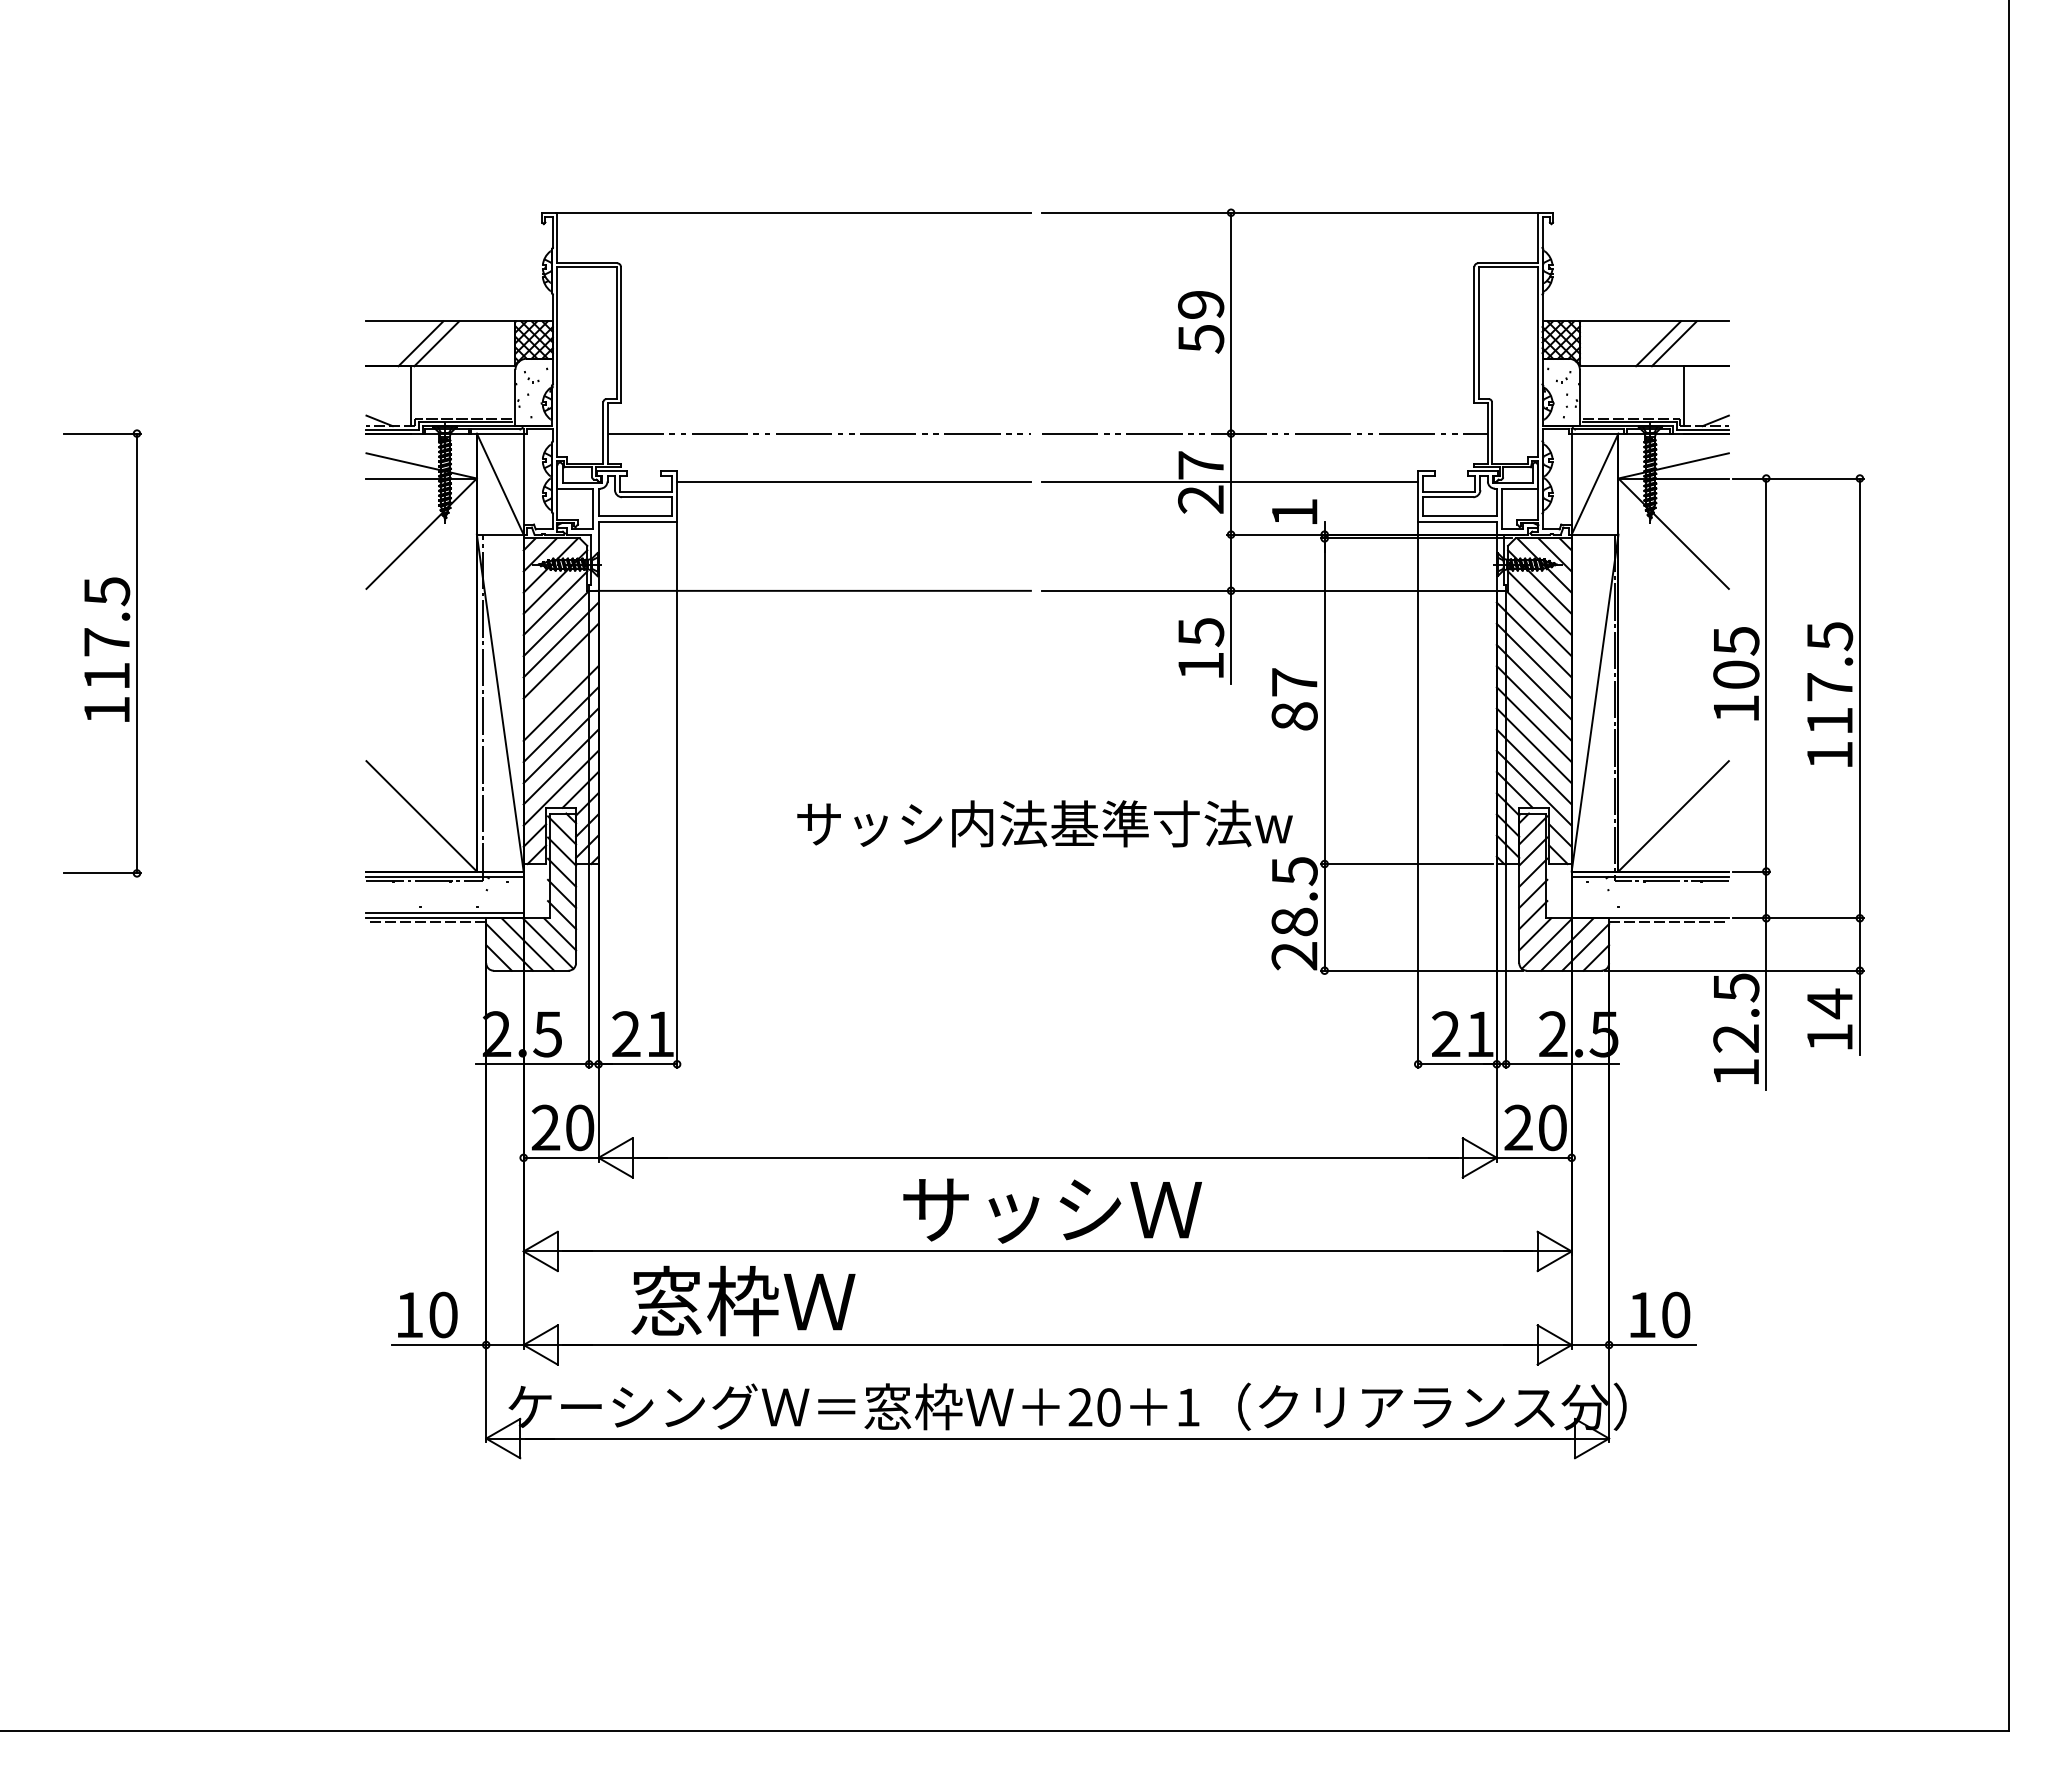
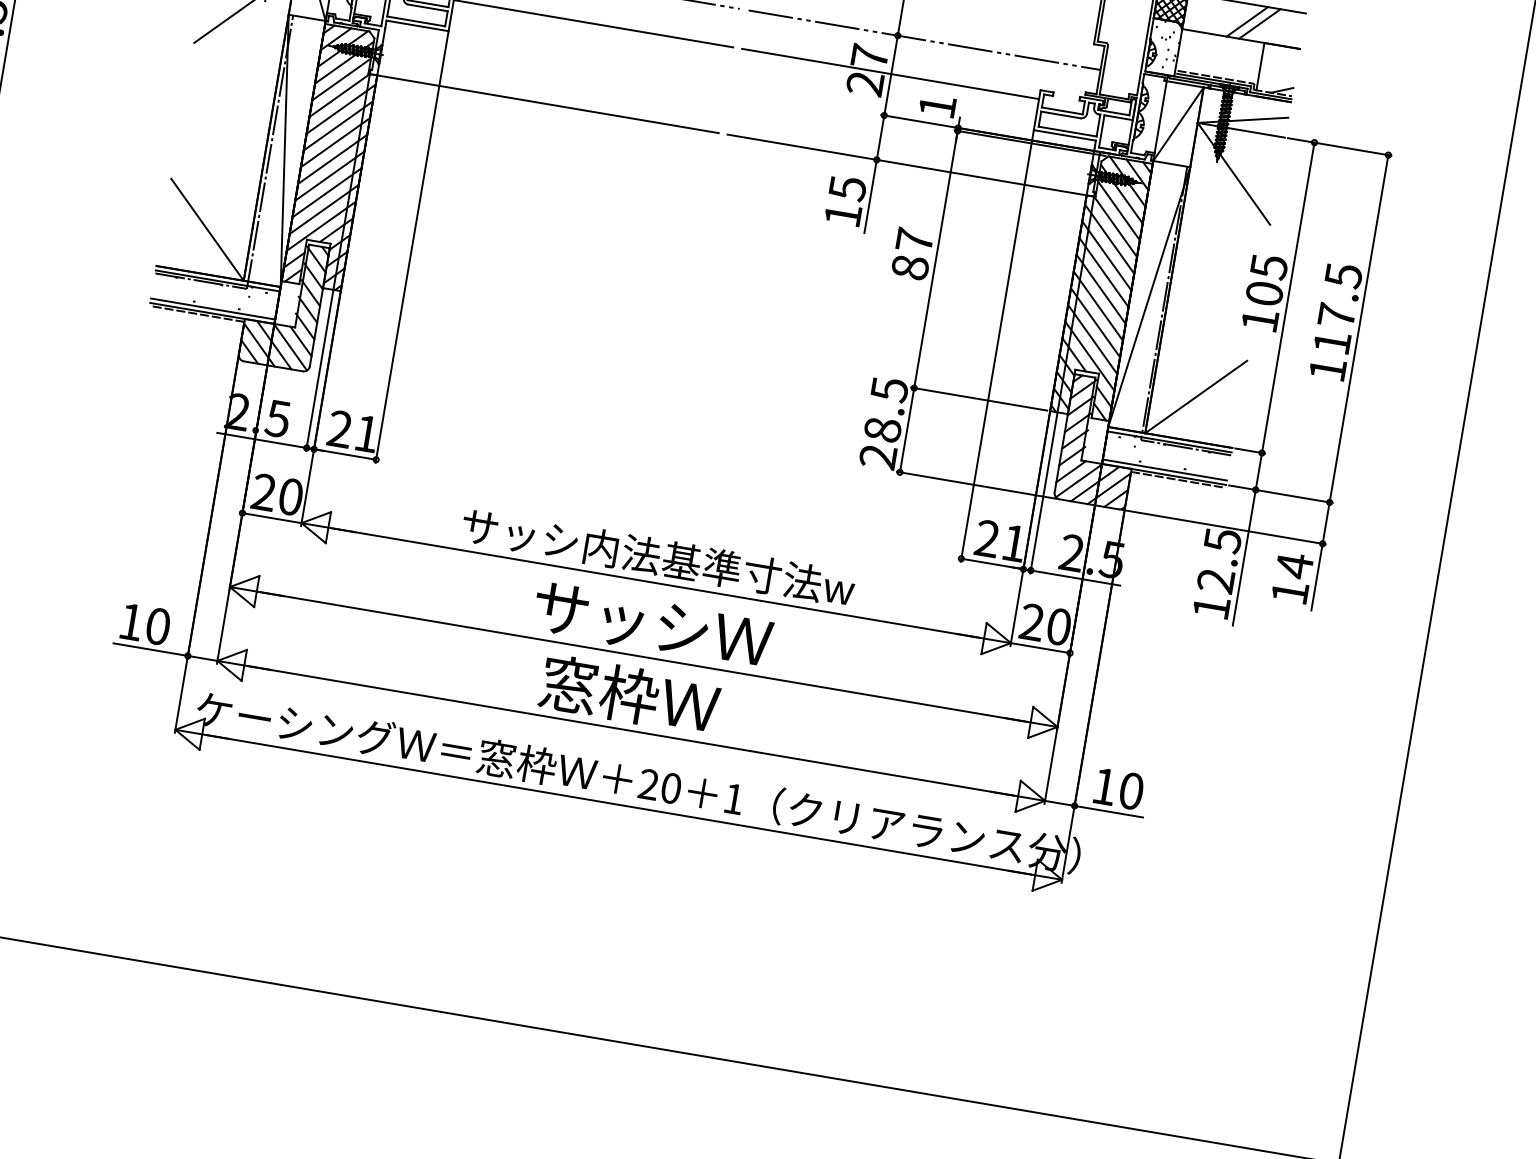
line: (560, 681) -> (335, 141), added
text: (1044, 823) -> (658, 557), moved
line: (1649, 912) -> (1164, 469), added
text: (743, 1300) -> (629, 694), moved

